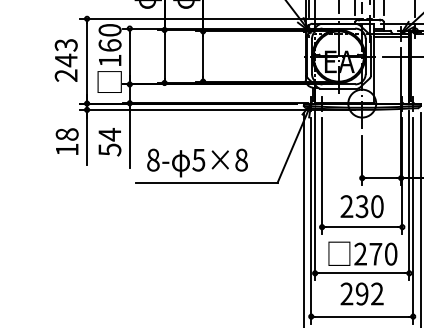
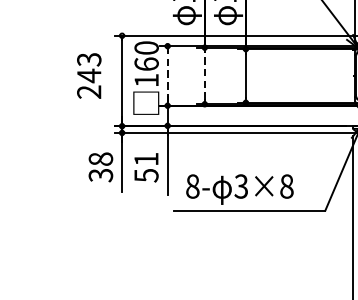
line: (129, 56) -> (167, 75), solid -> dashed
line: (164, 56) -> (204, 75), solid -> dashed
text: (65, 60) -> (88, 75), moved
text: (109, 134) -> (146, 159), 54 -> 51
text: (66, 149) -> (100, 175), 18 -> 38
text: (199, 159) -> (242, 185), 5×8 -> 3×8

